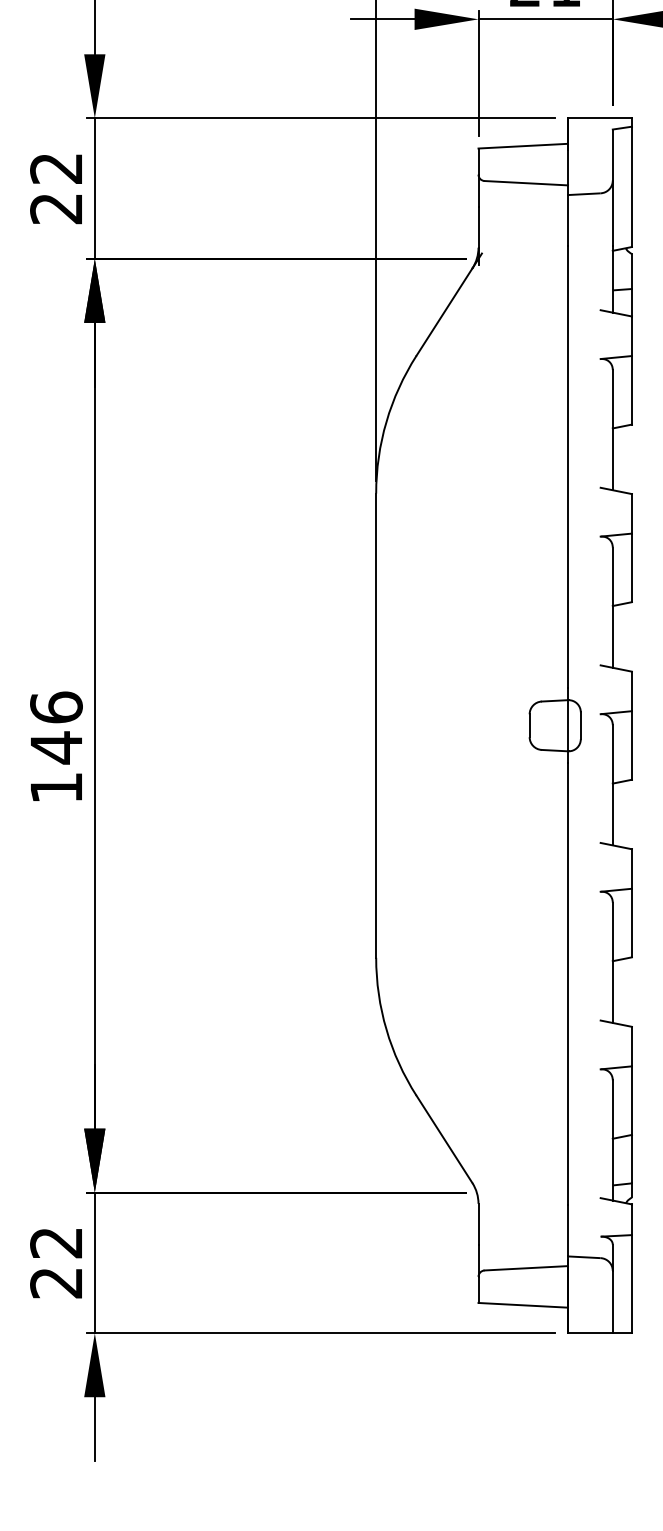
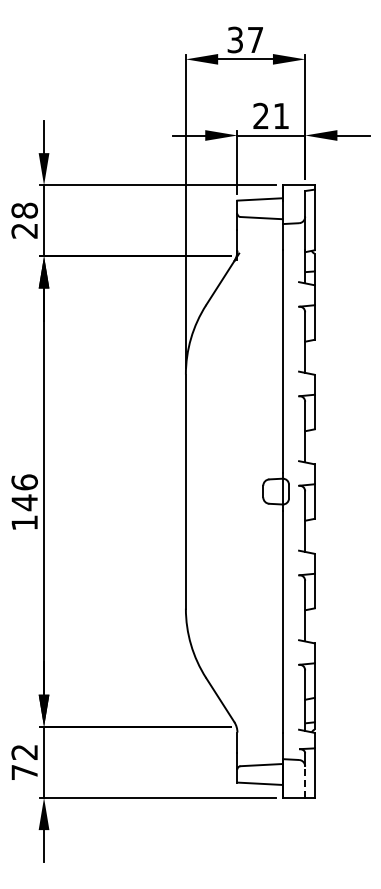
text: (56, 168) -> (24, 210), 22 -> 28
text: (56, 1282) -> (24, 772), 22 -> 72
line: (613, 1302) -> (305, 782), solid -> dashed

